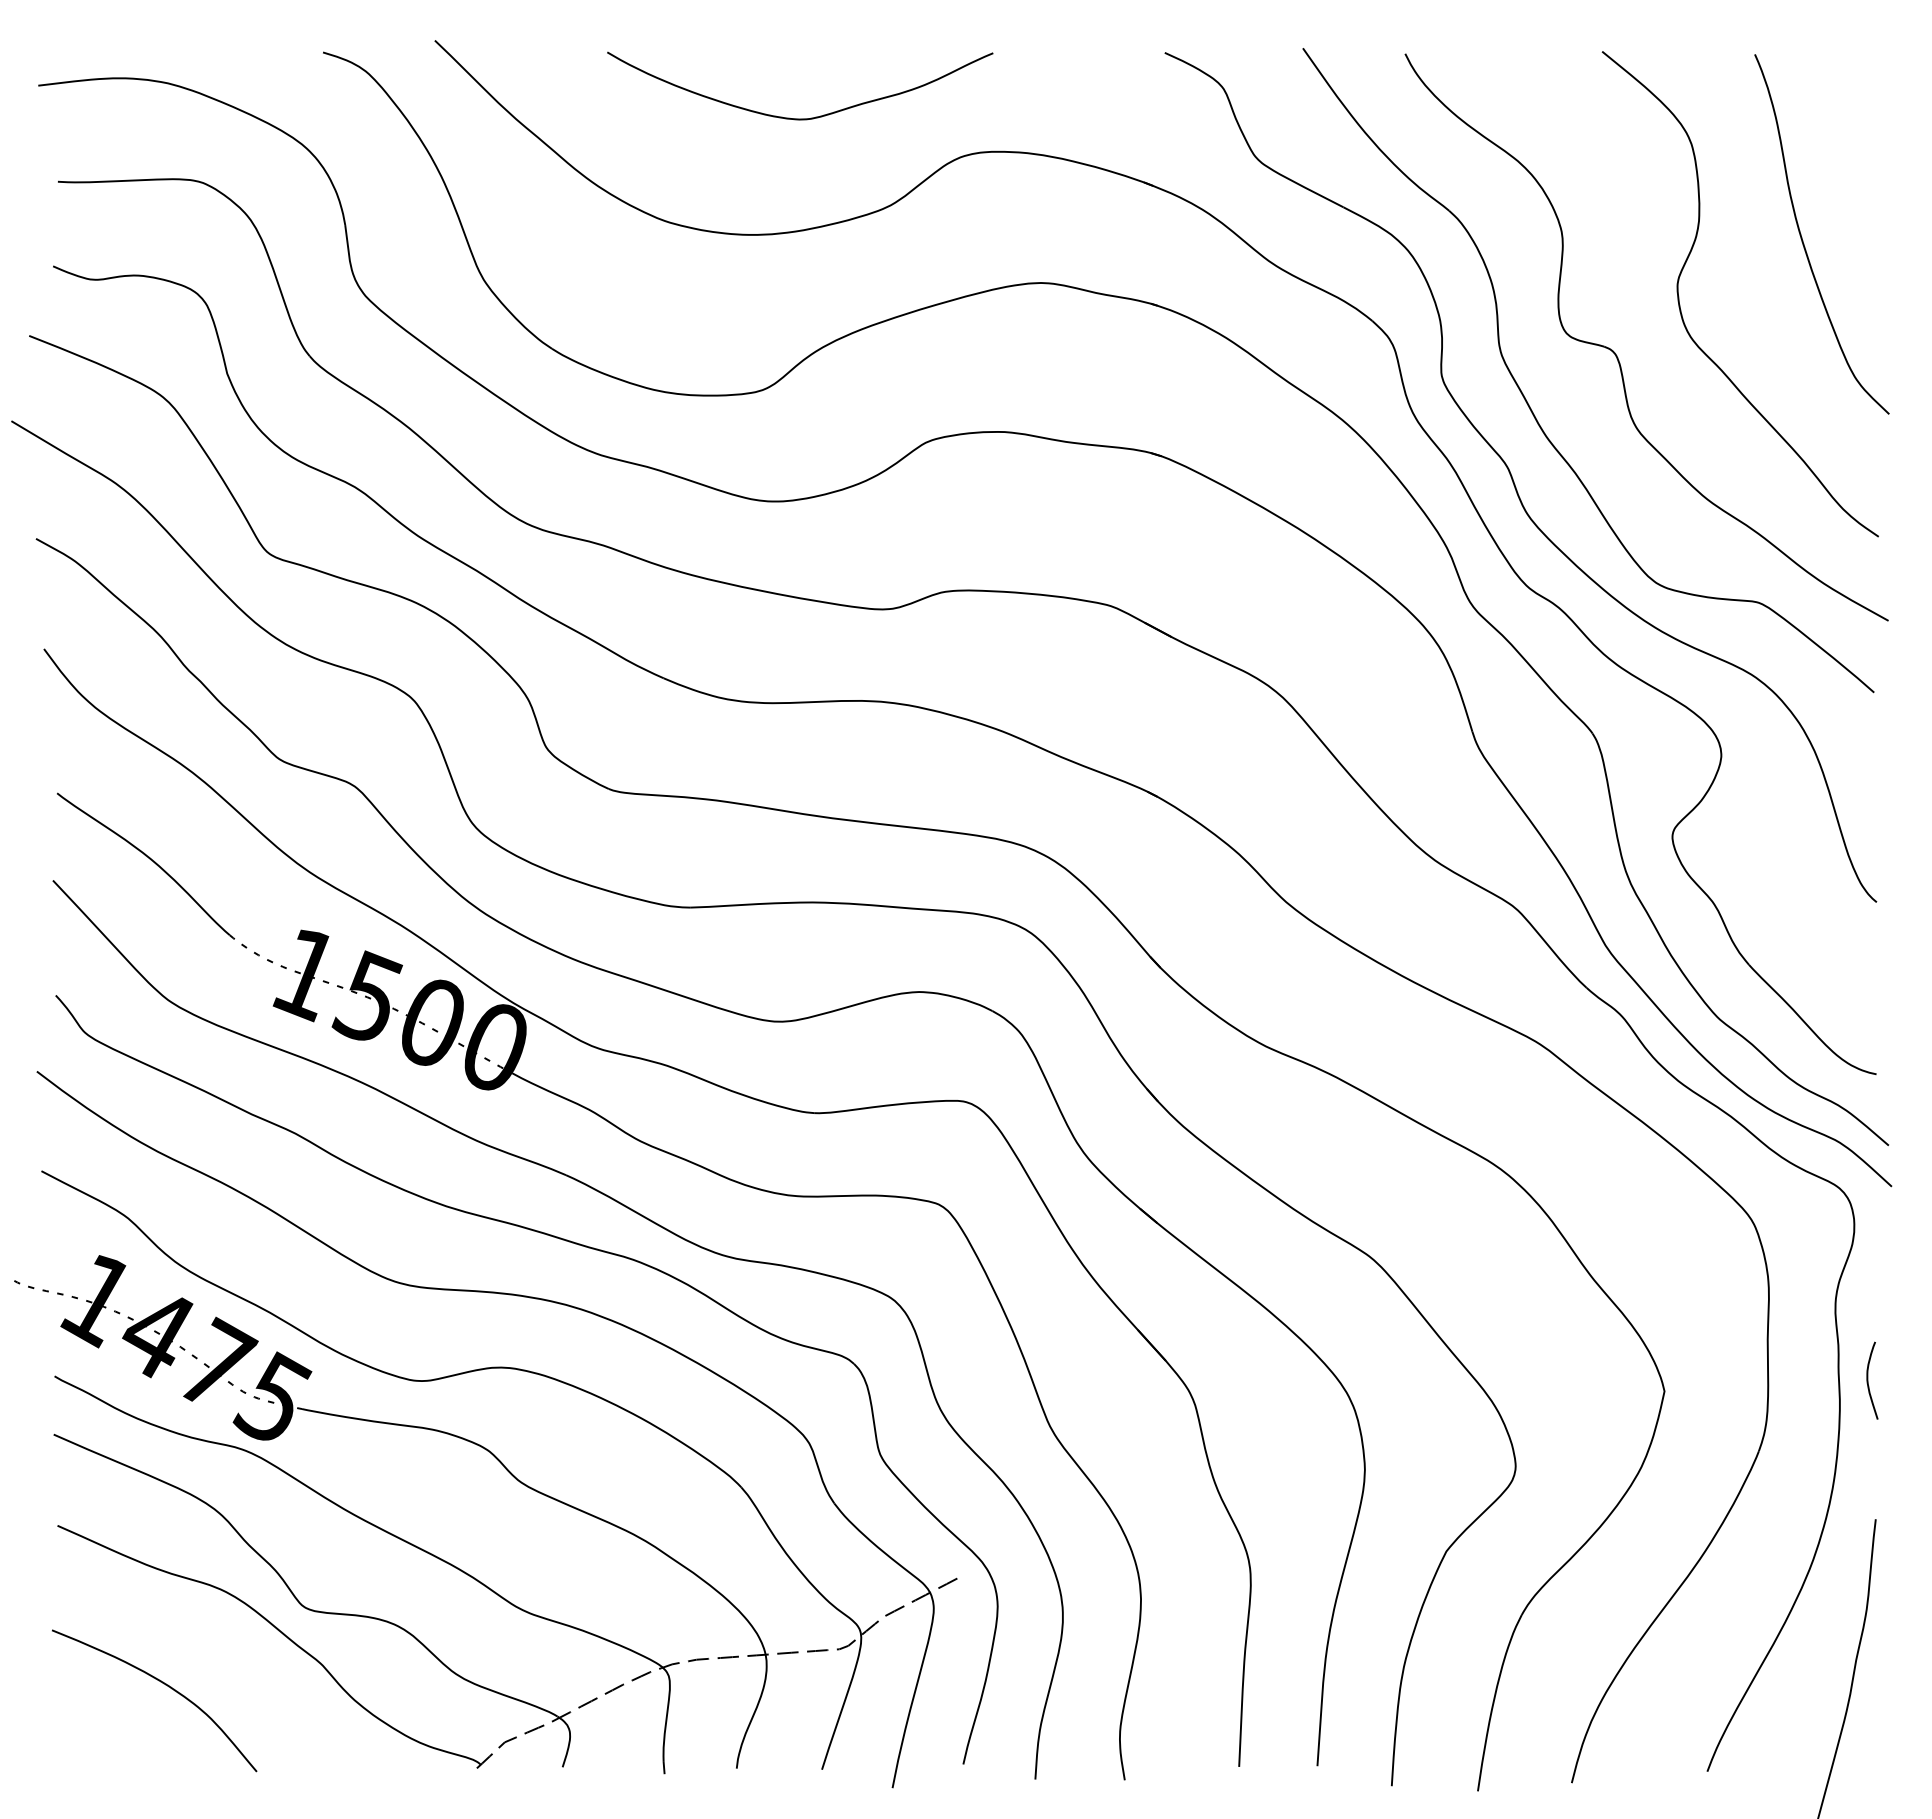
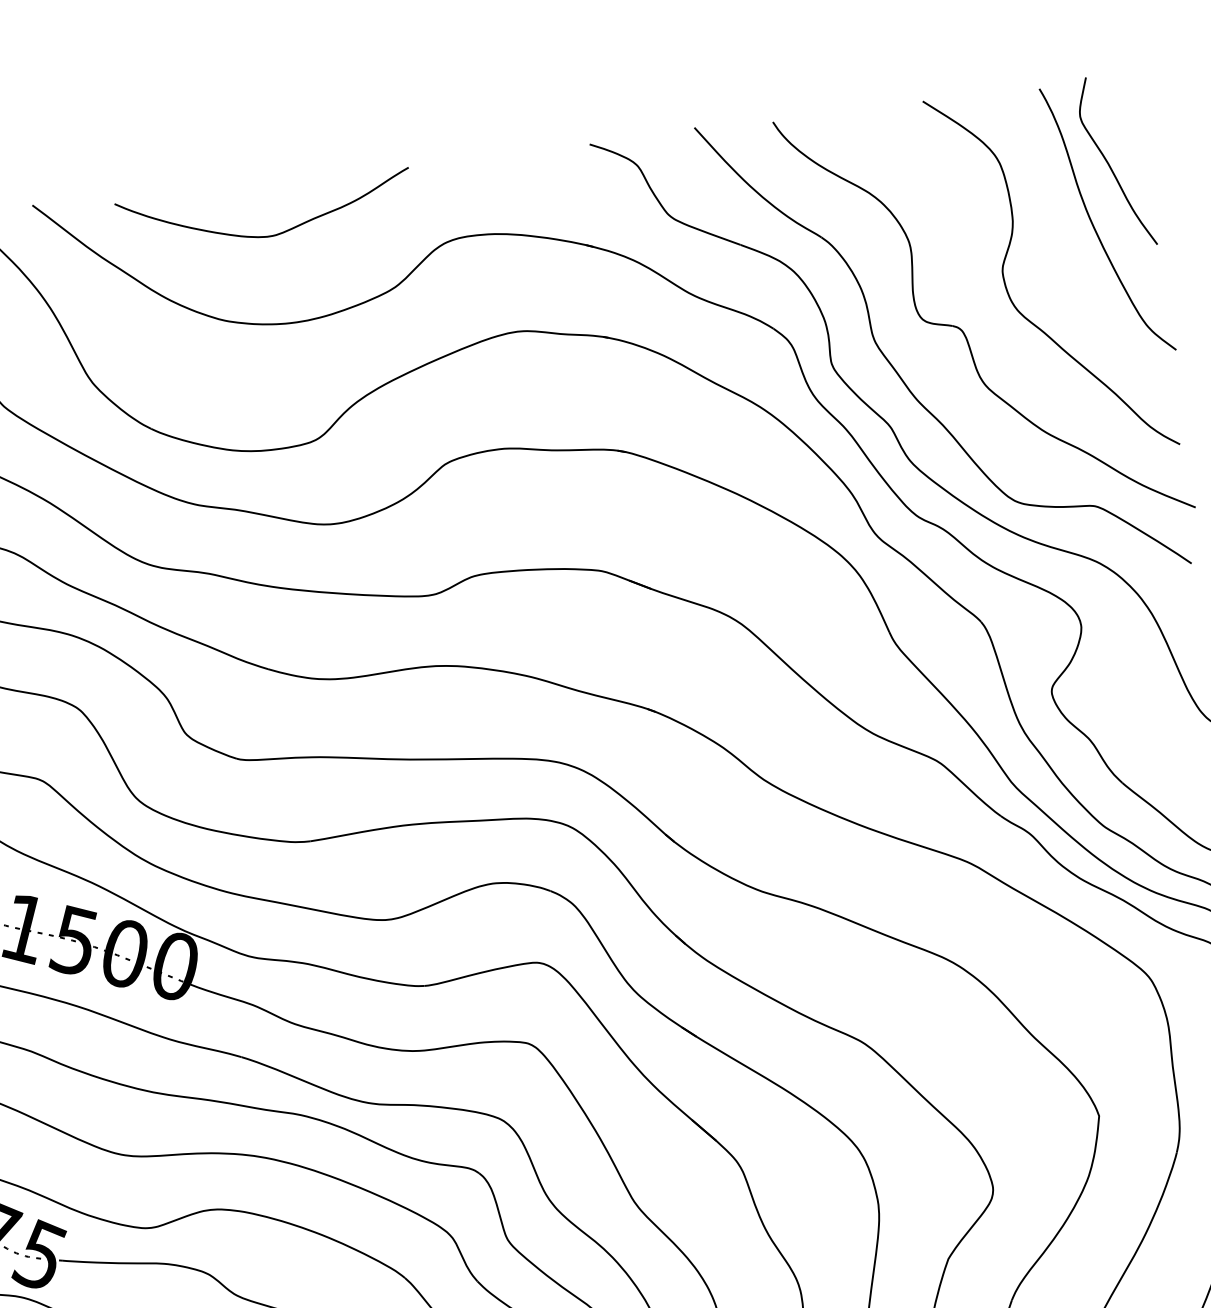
curve: (800, 118) -> (268, 235), moved
curve: (1833, 163) -> (1109, 164), added

